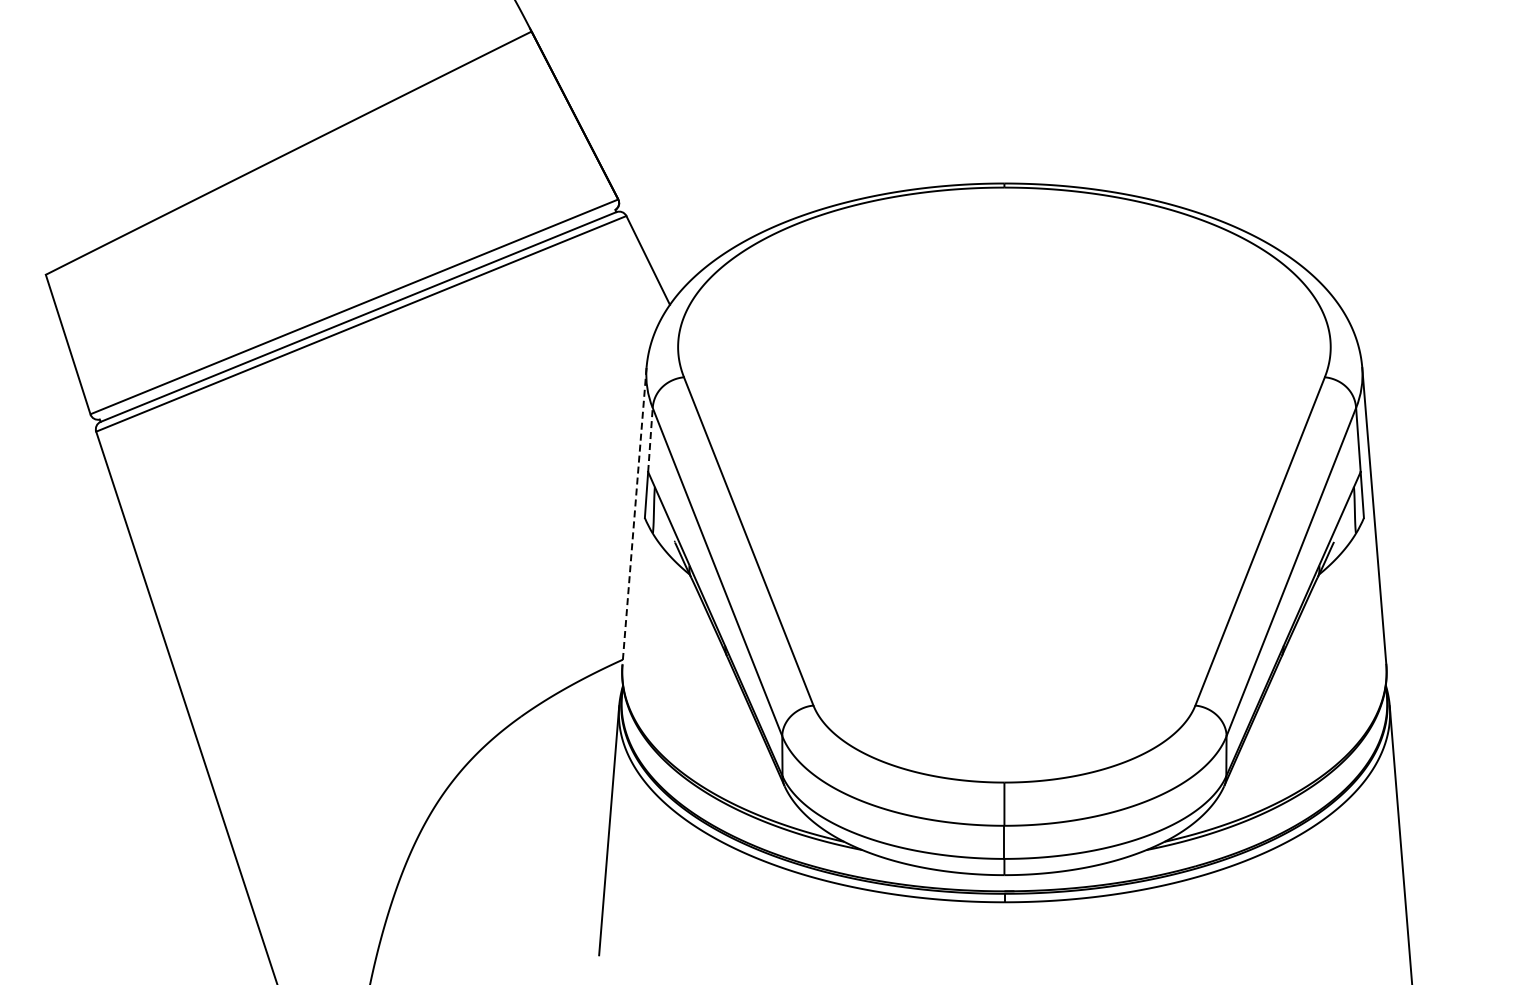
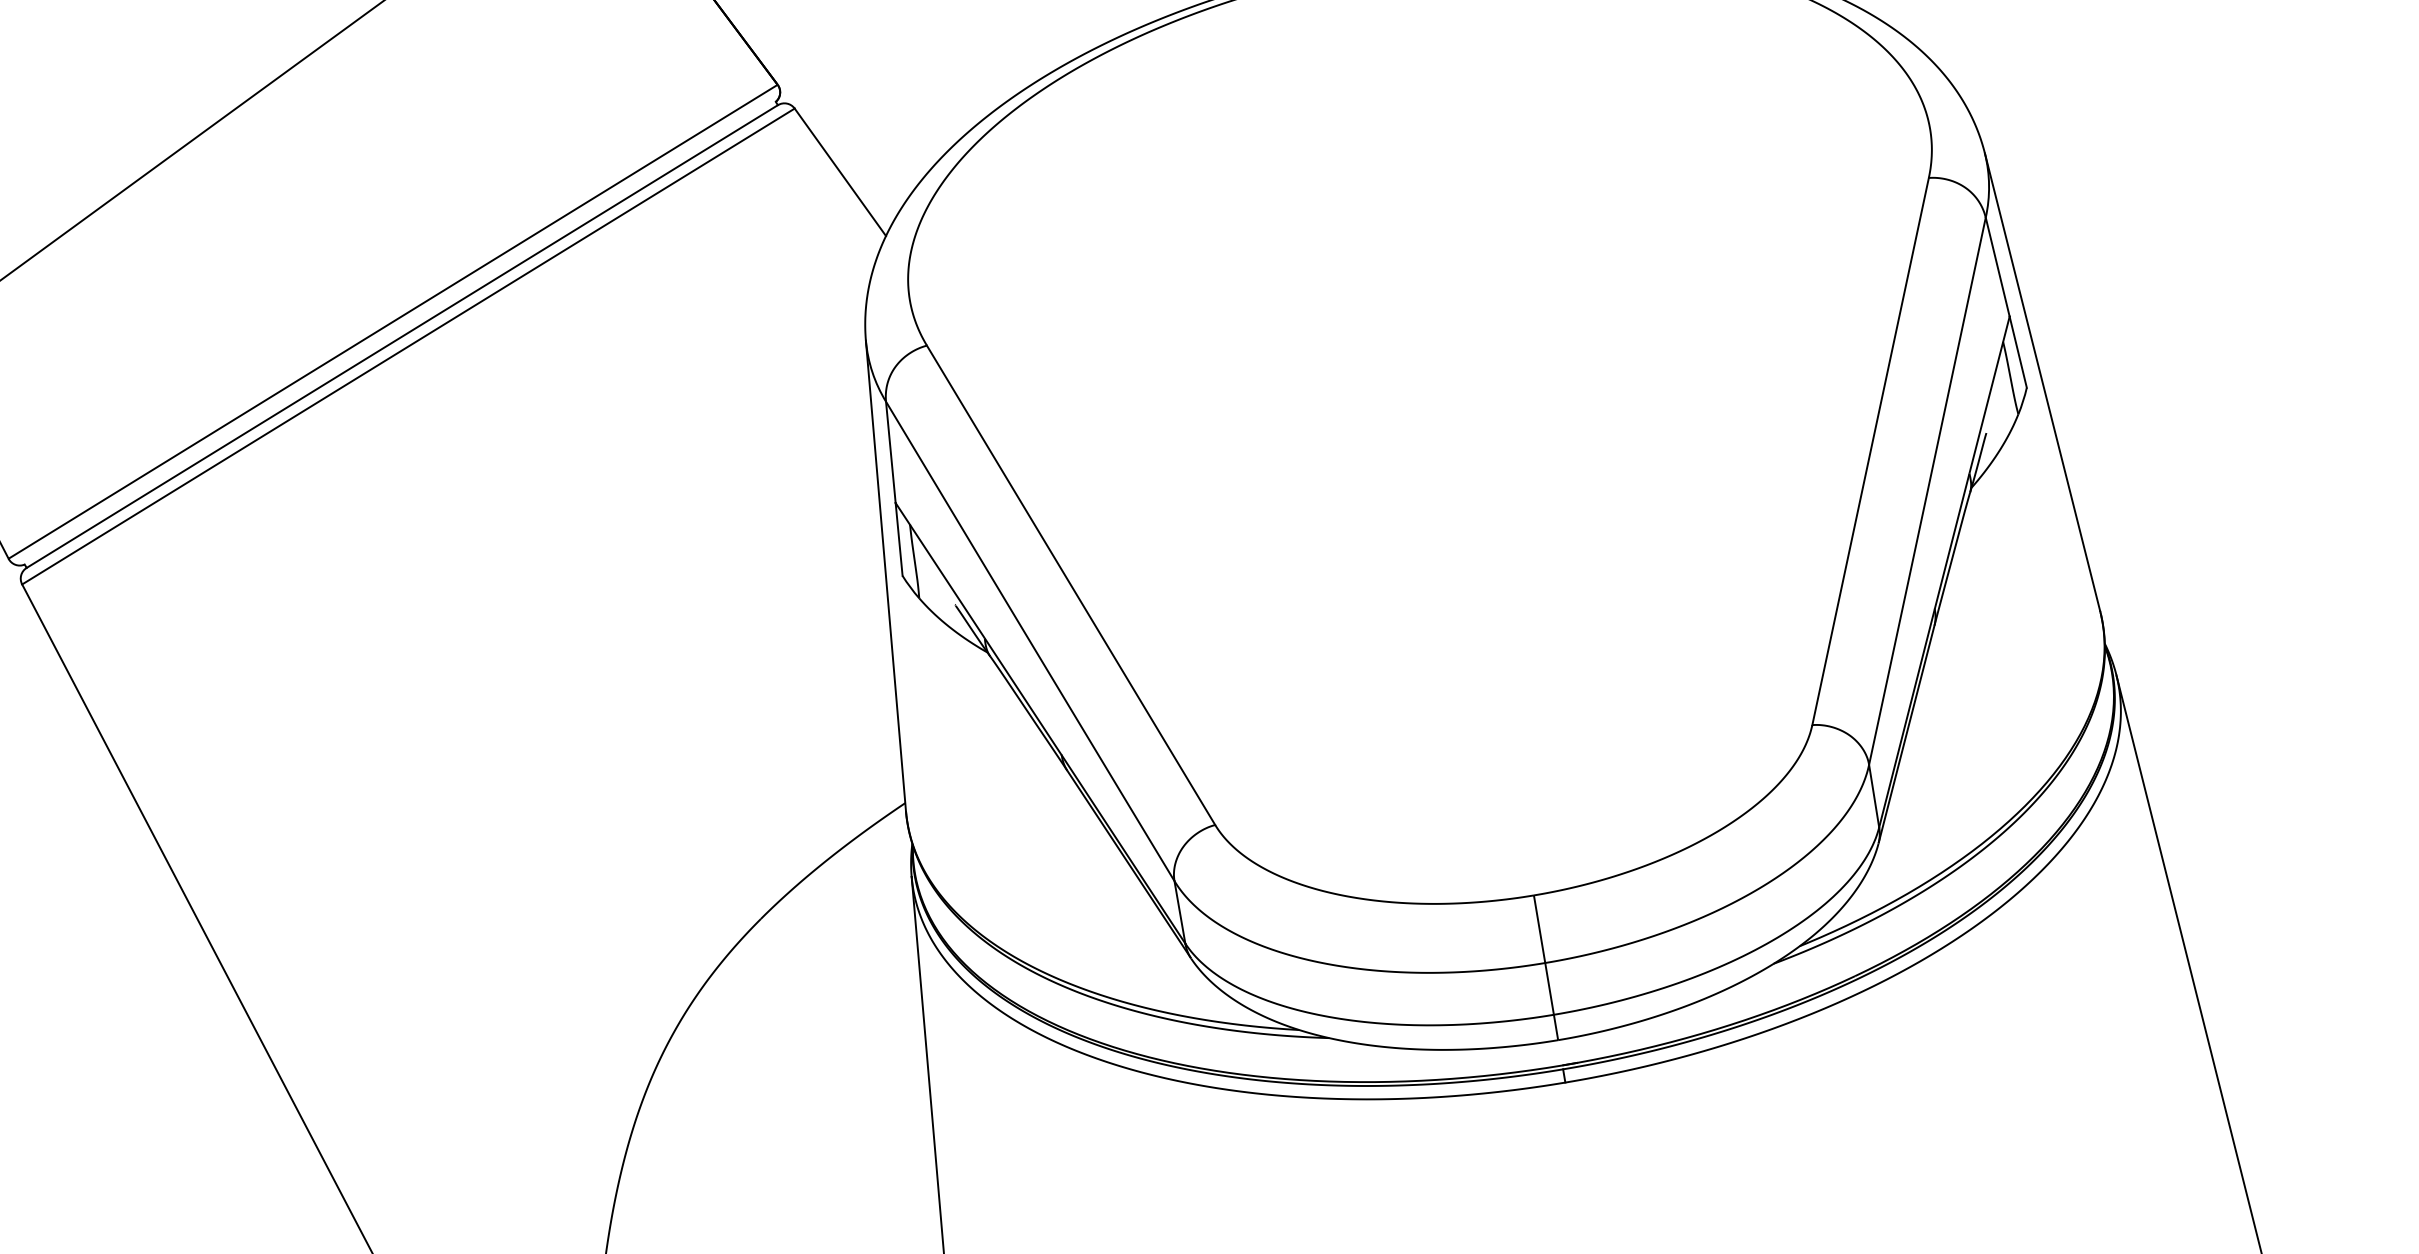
line: (650, 439) -> (890, 451), dashed -> solid
line: (634, 516) -> (885, 576), dashed -> solid

